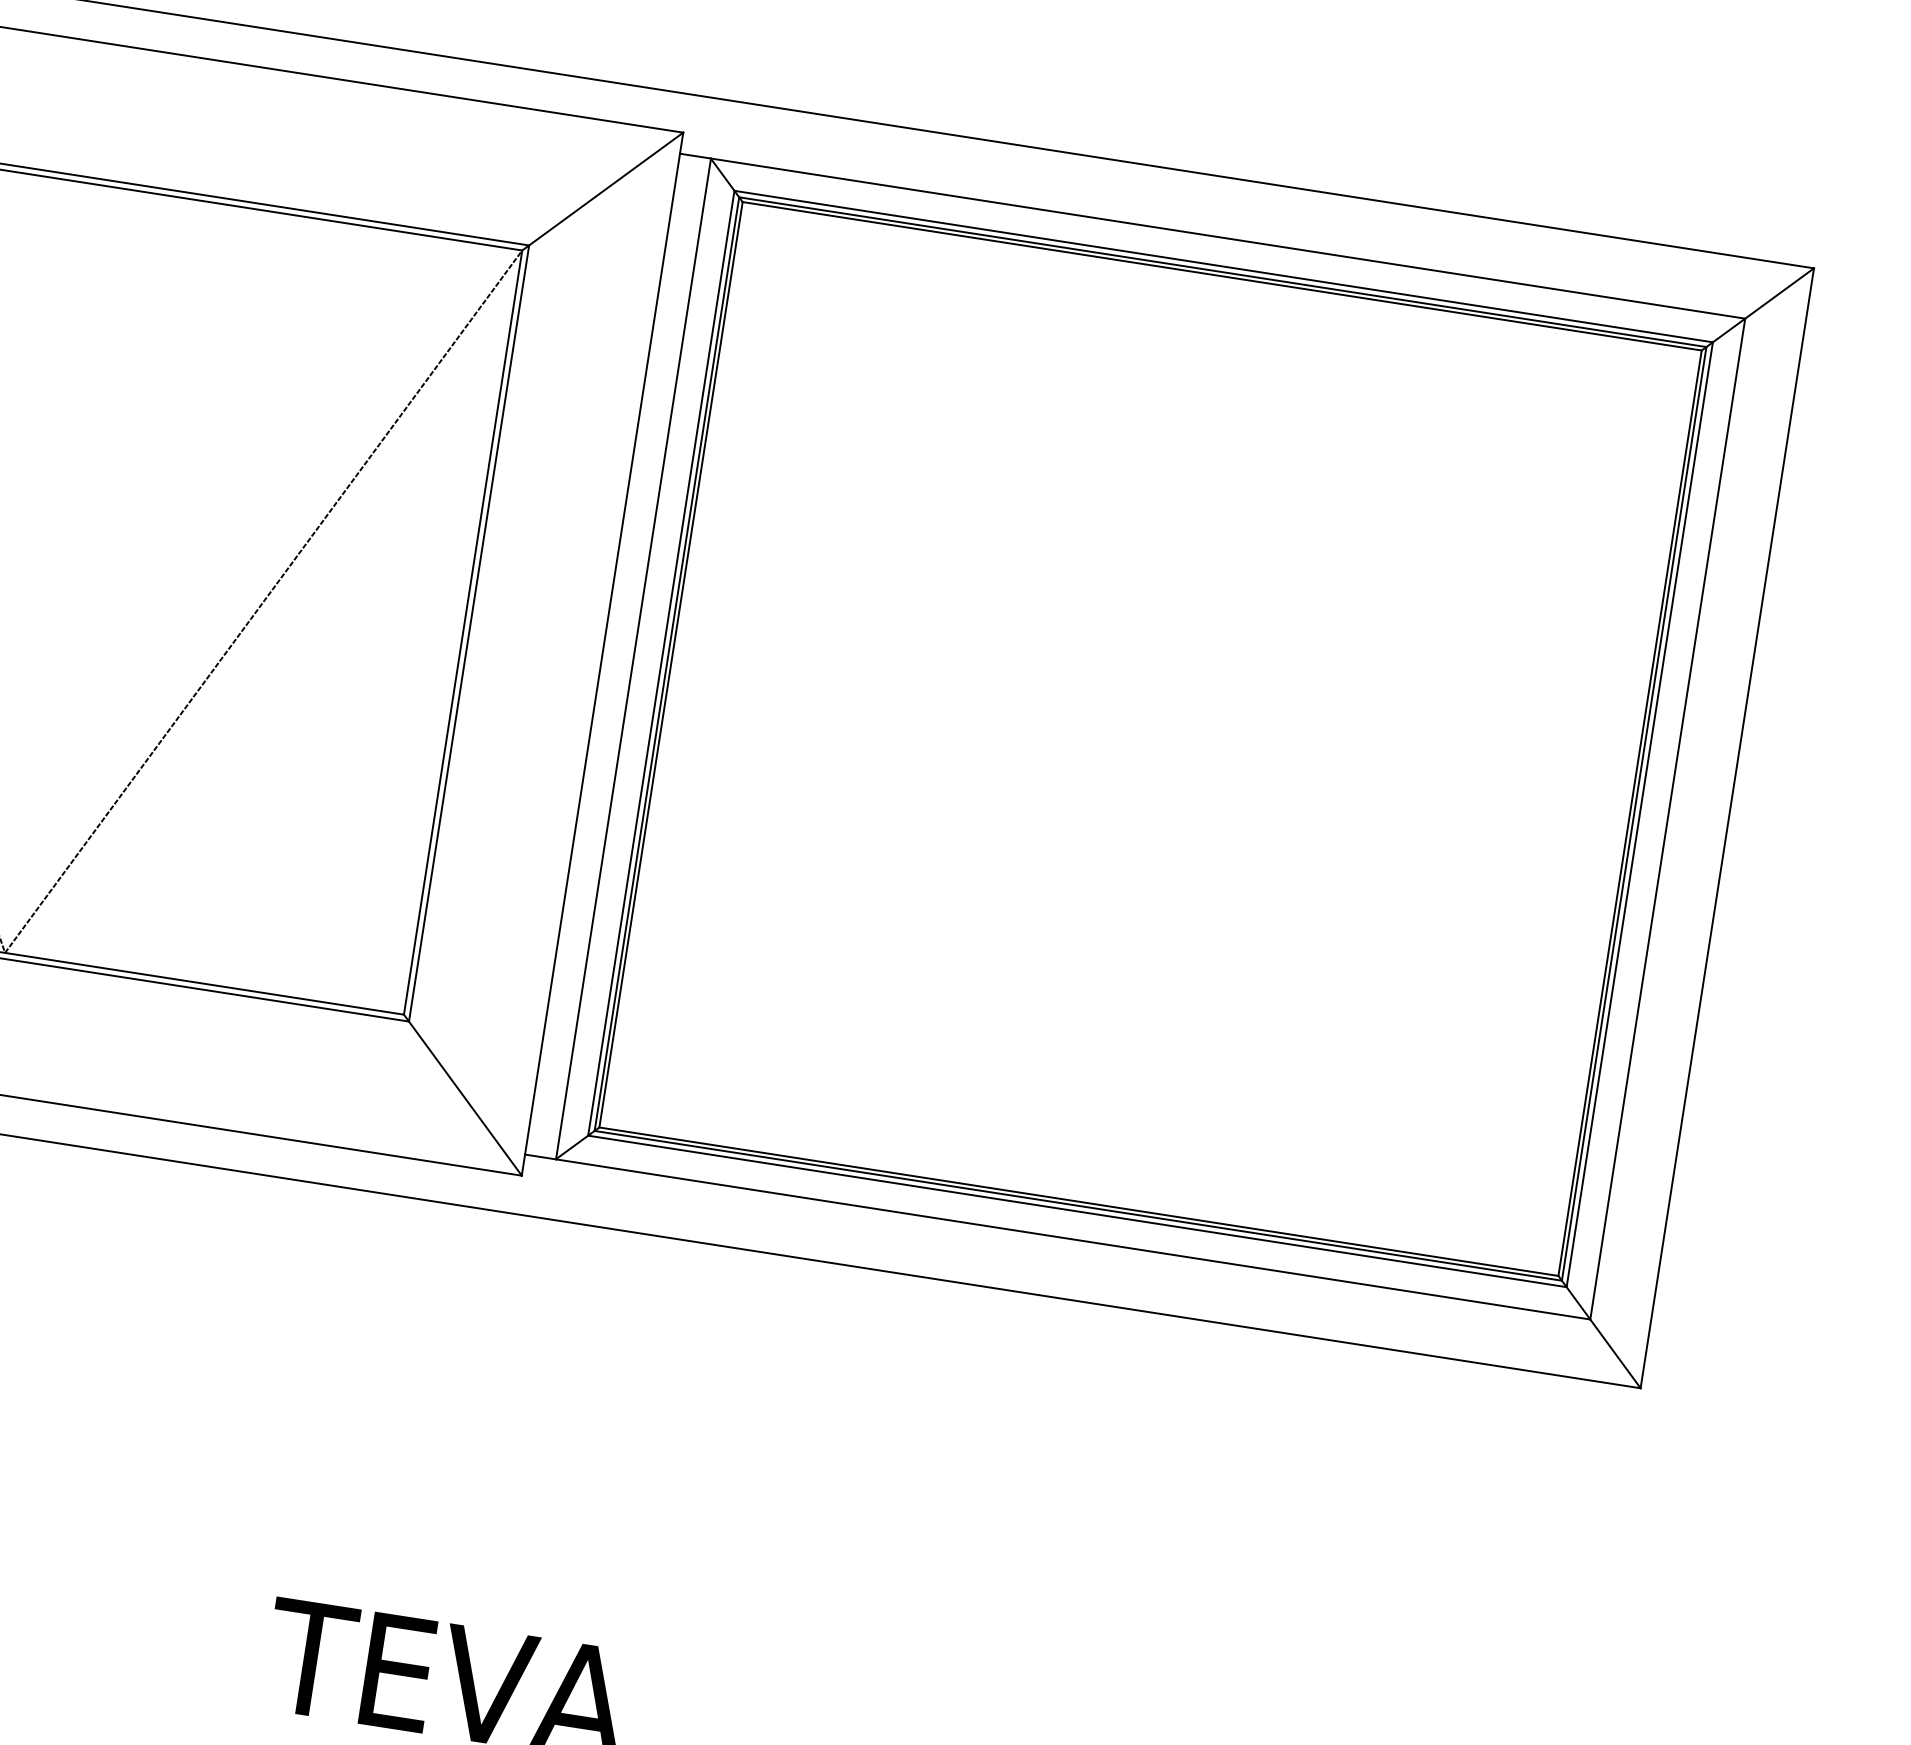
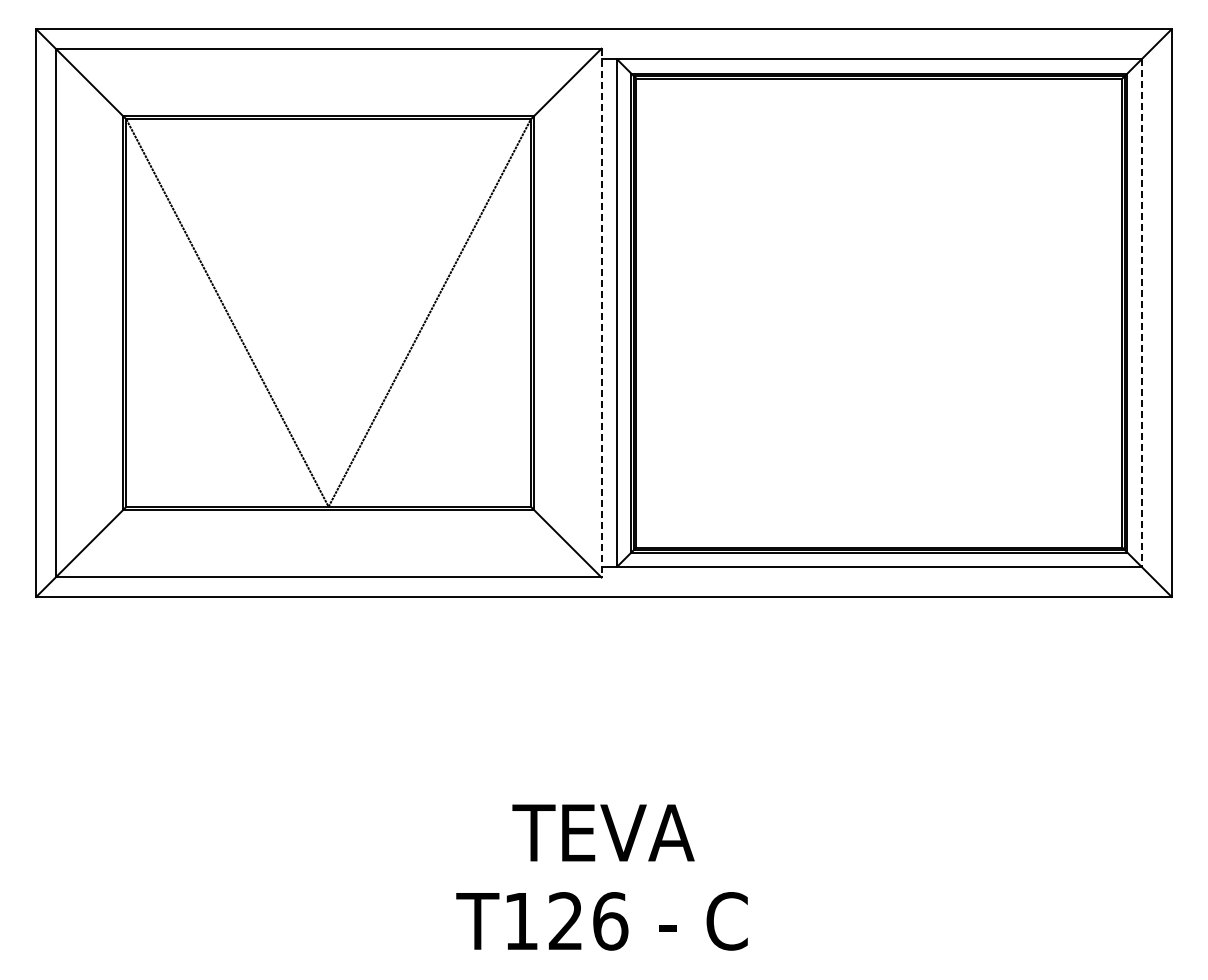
line: (602, 654) -> (601, 313), solid -> dashed
line: (1667, 819) -> (1141, 313), solid -> dashed

